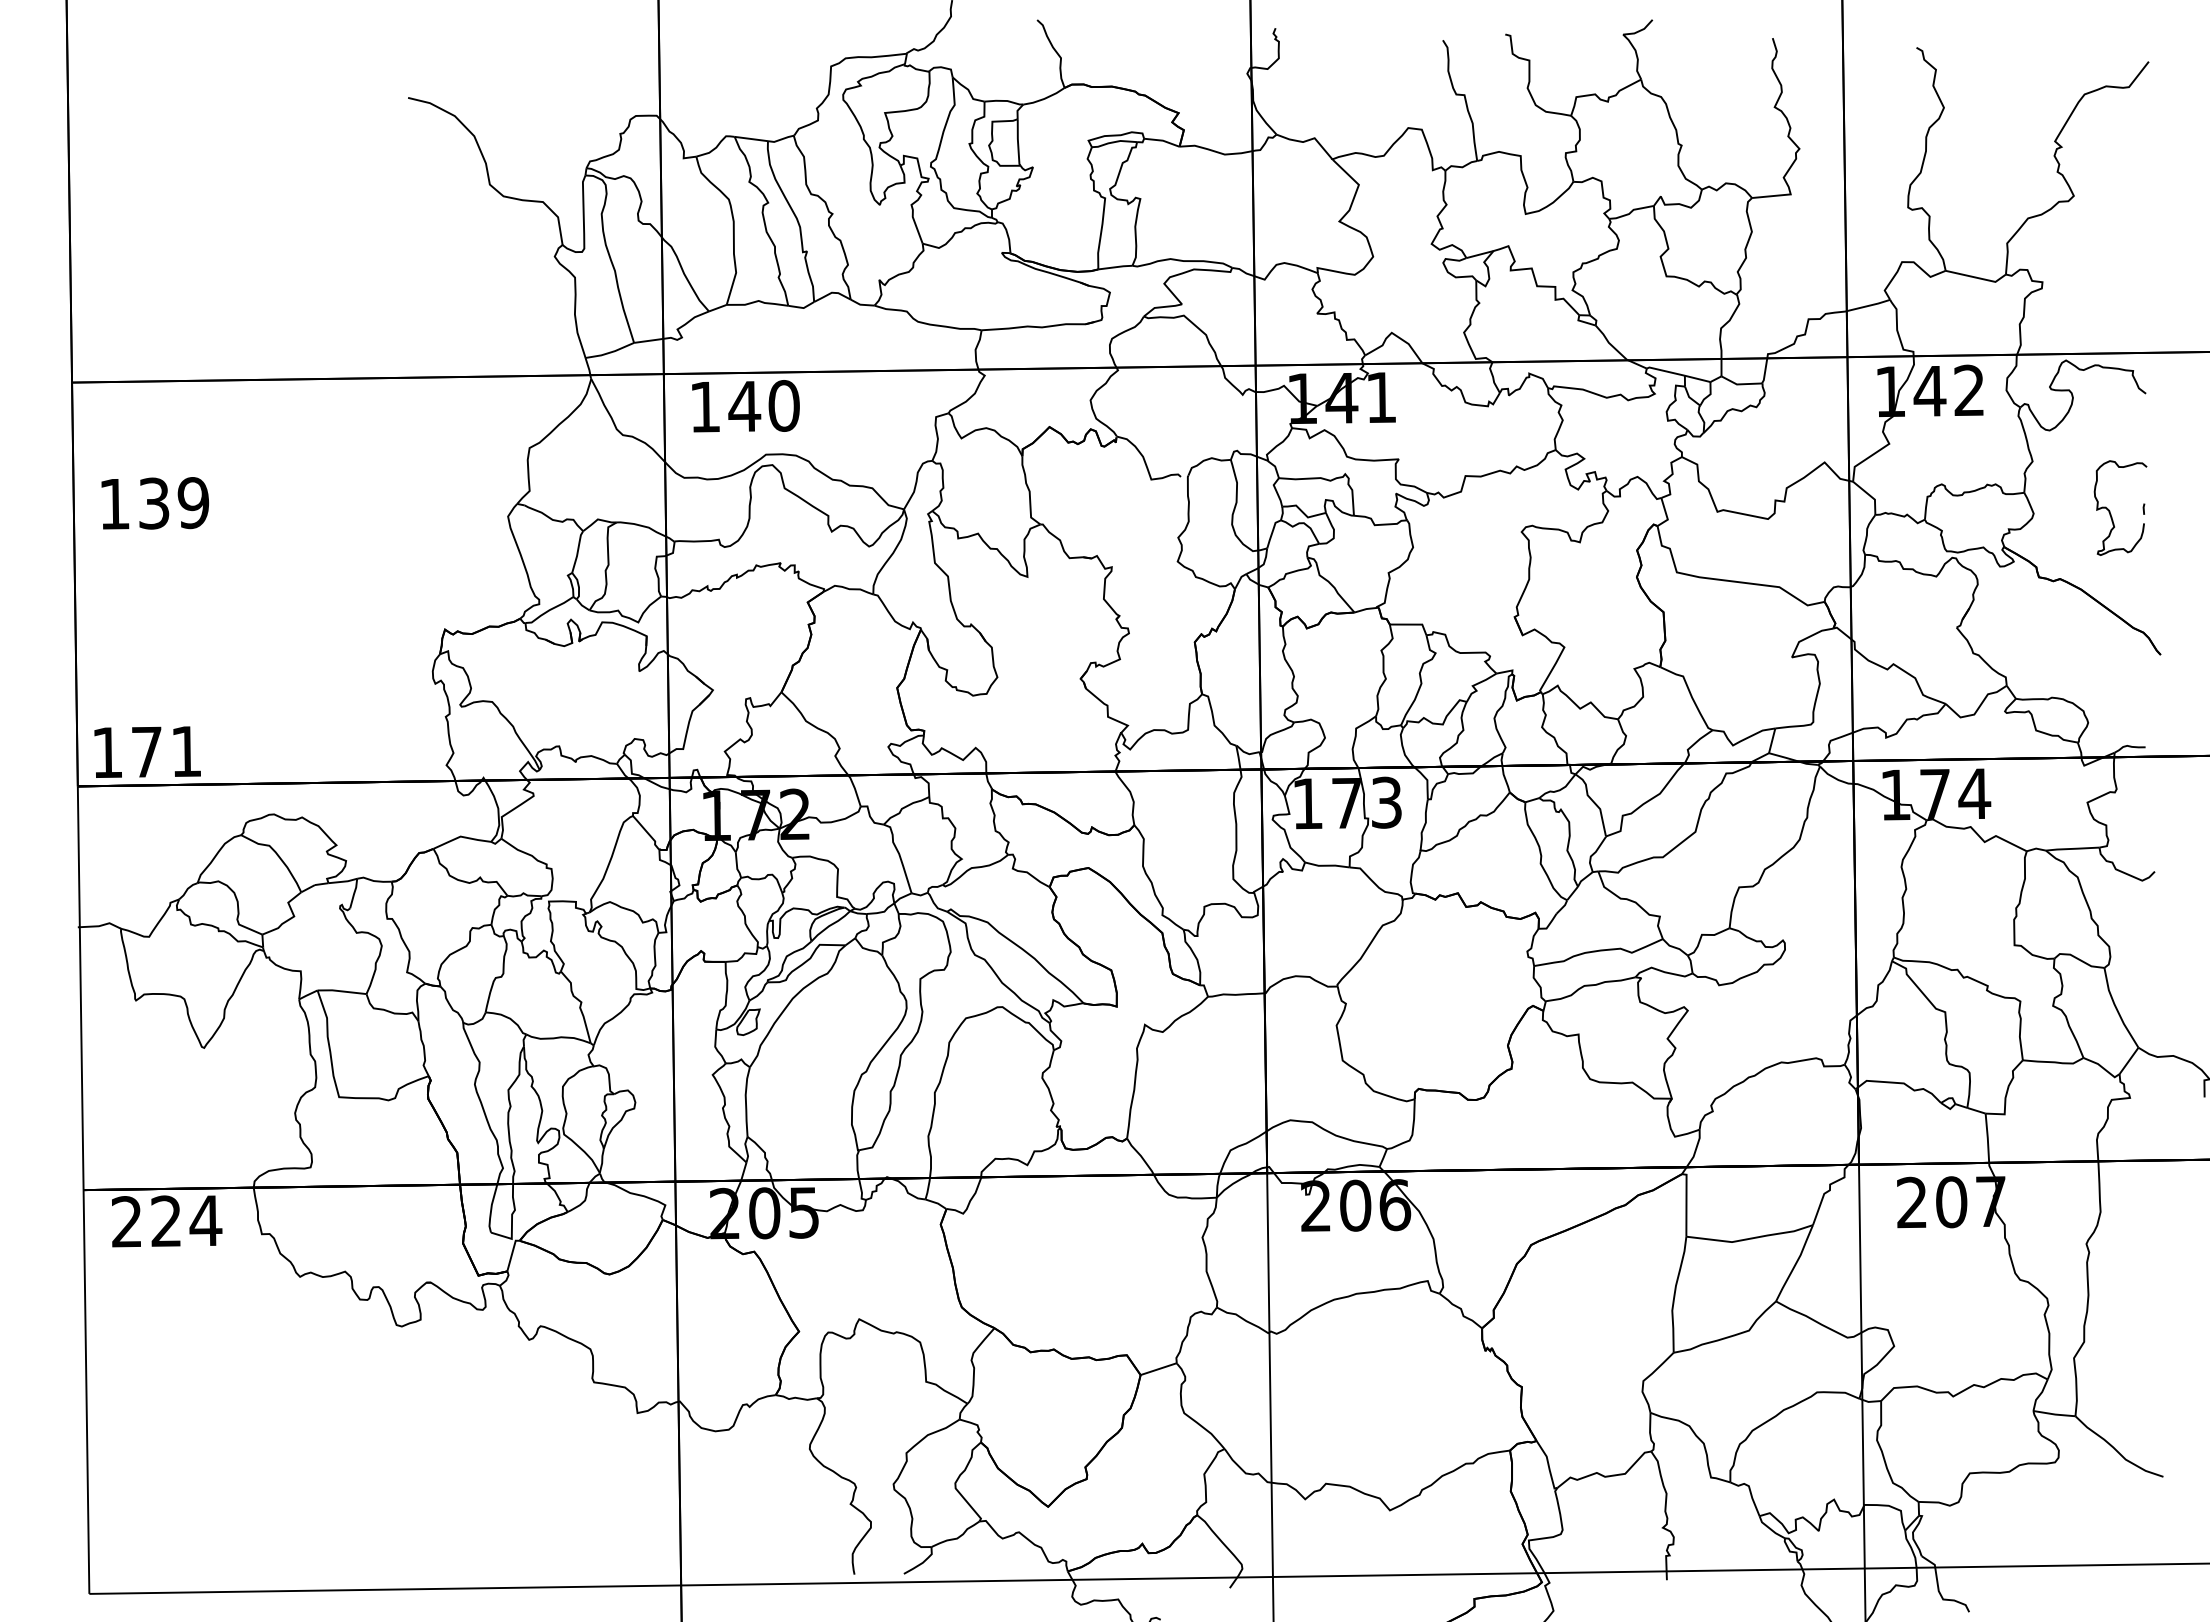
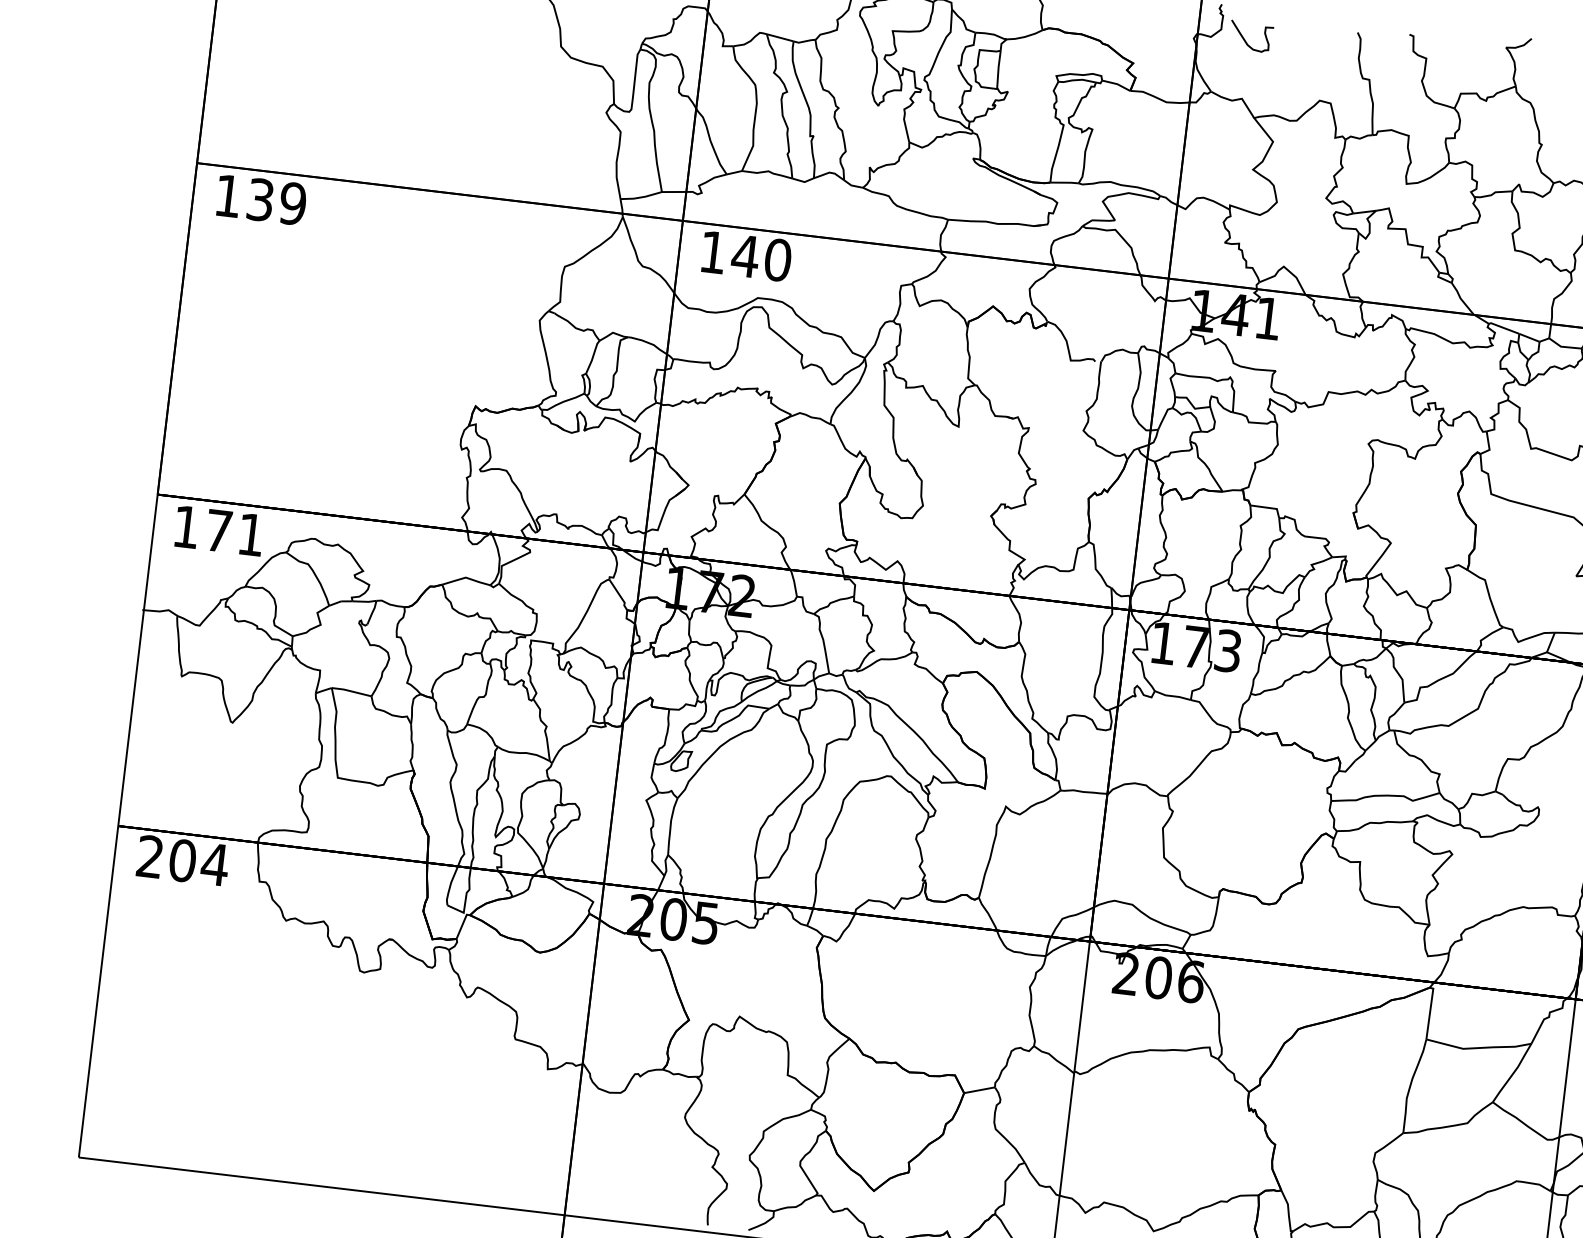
curve: (1309, 67) -> (1245, 40), added
text: (154, 503) -> (260, 199), moved
text: (147, 751) -> (219, 530), moved
text: (166, 1221) -> (182, 860), 224 -> 204

